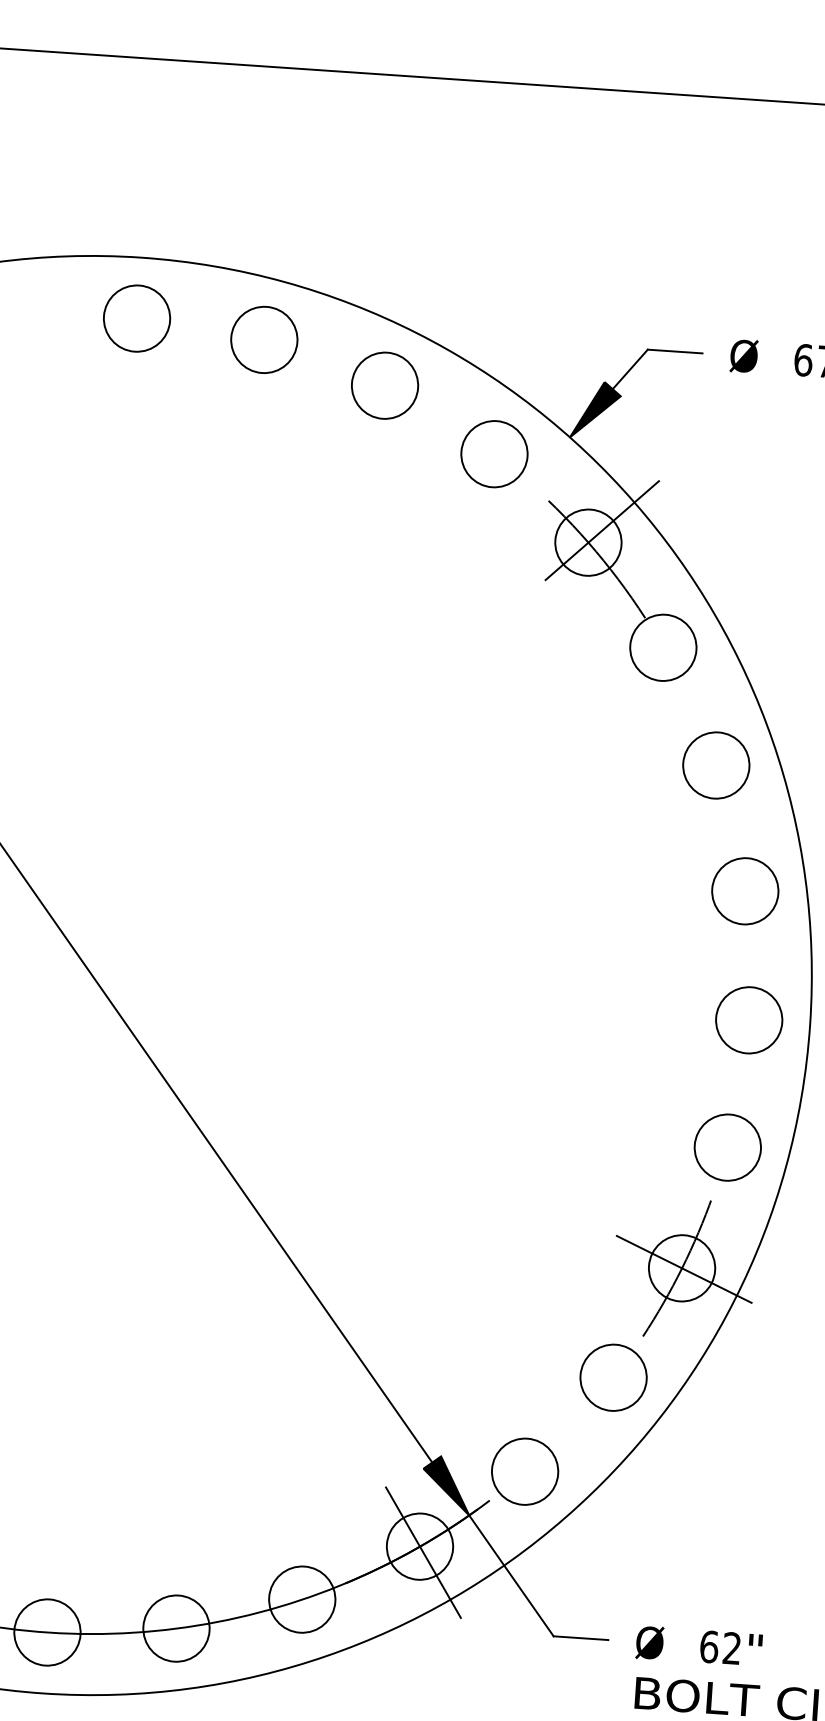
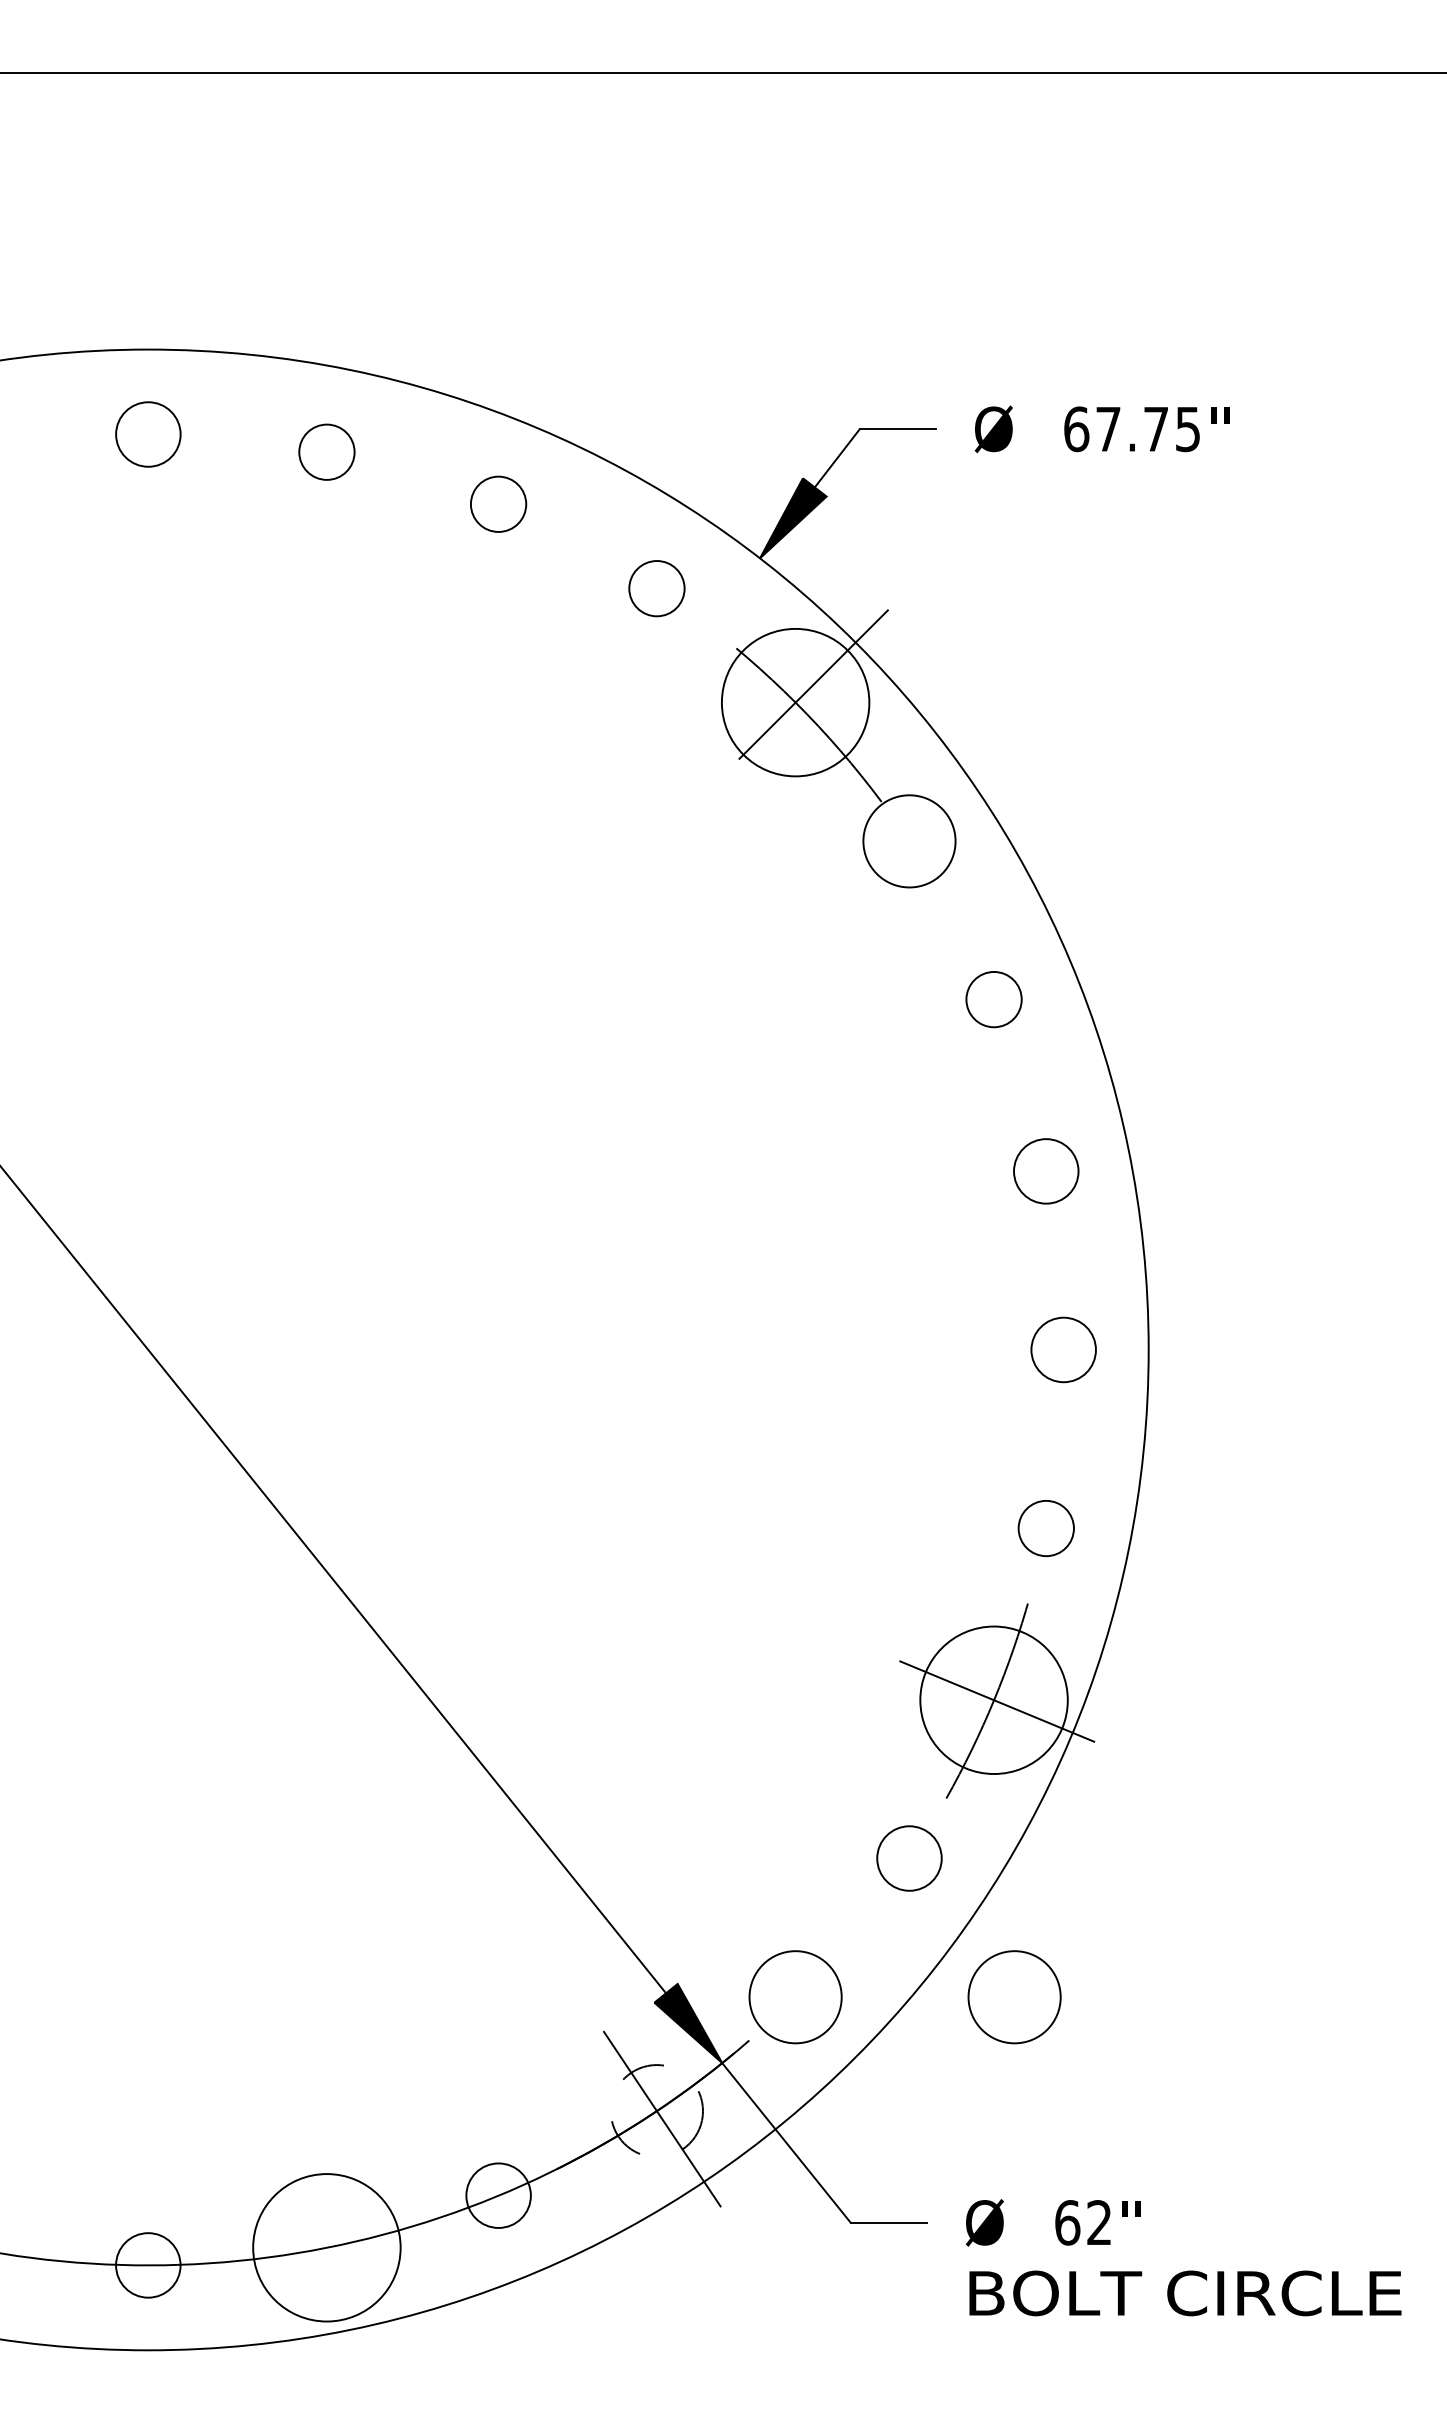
circle: (137, 318) -> (148, 434), size x0.7
circle: (264, 340) -> (326, 452), size x0.6
circle: (384, 385) -> (498, 504), size x0.6
circle: (494, 453) -> (656, 588), size x0.6
circle: (588, 542) -> (795, 702), size x1.6
circle: (716, 765) -> (994, 999), size x0.6
circle: (745, 891) -> (1046, 1171), size x0.7
circle: (749, 1020) -> (1063, 1349), size x0.7
circle: (728, 1147) -> (1046, 1528), size x0.6
circle: (682, 1268) -> (994, 1700), size x1.6
circle: (613, 1377) -> (909, 1858), size x0.7
circle: (682, 1482) -> (1014, 1997), added
circle: (419, 1546) -> (656, 2111), solid -> dashed
circle: (302, 1599) -> (498, 2195), size x0.7
circle: (176, 1628) -> (326, 2247), size x1.6
circle: (47, 1632) -> (148, 2265), size x0.7

